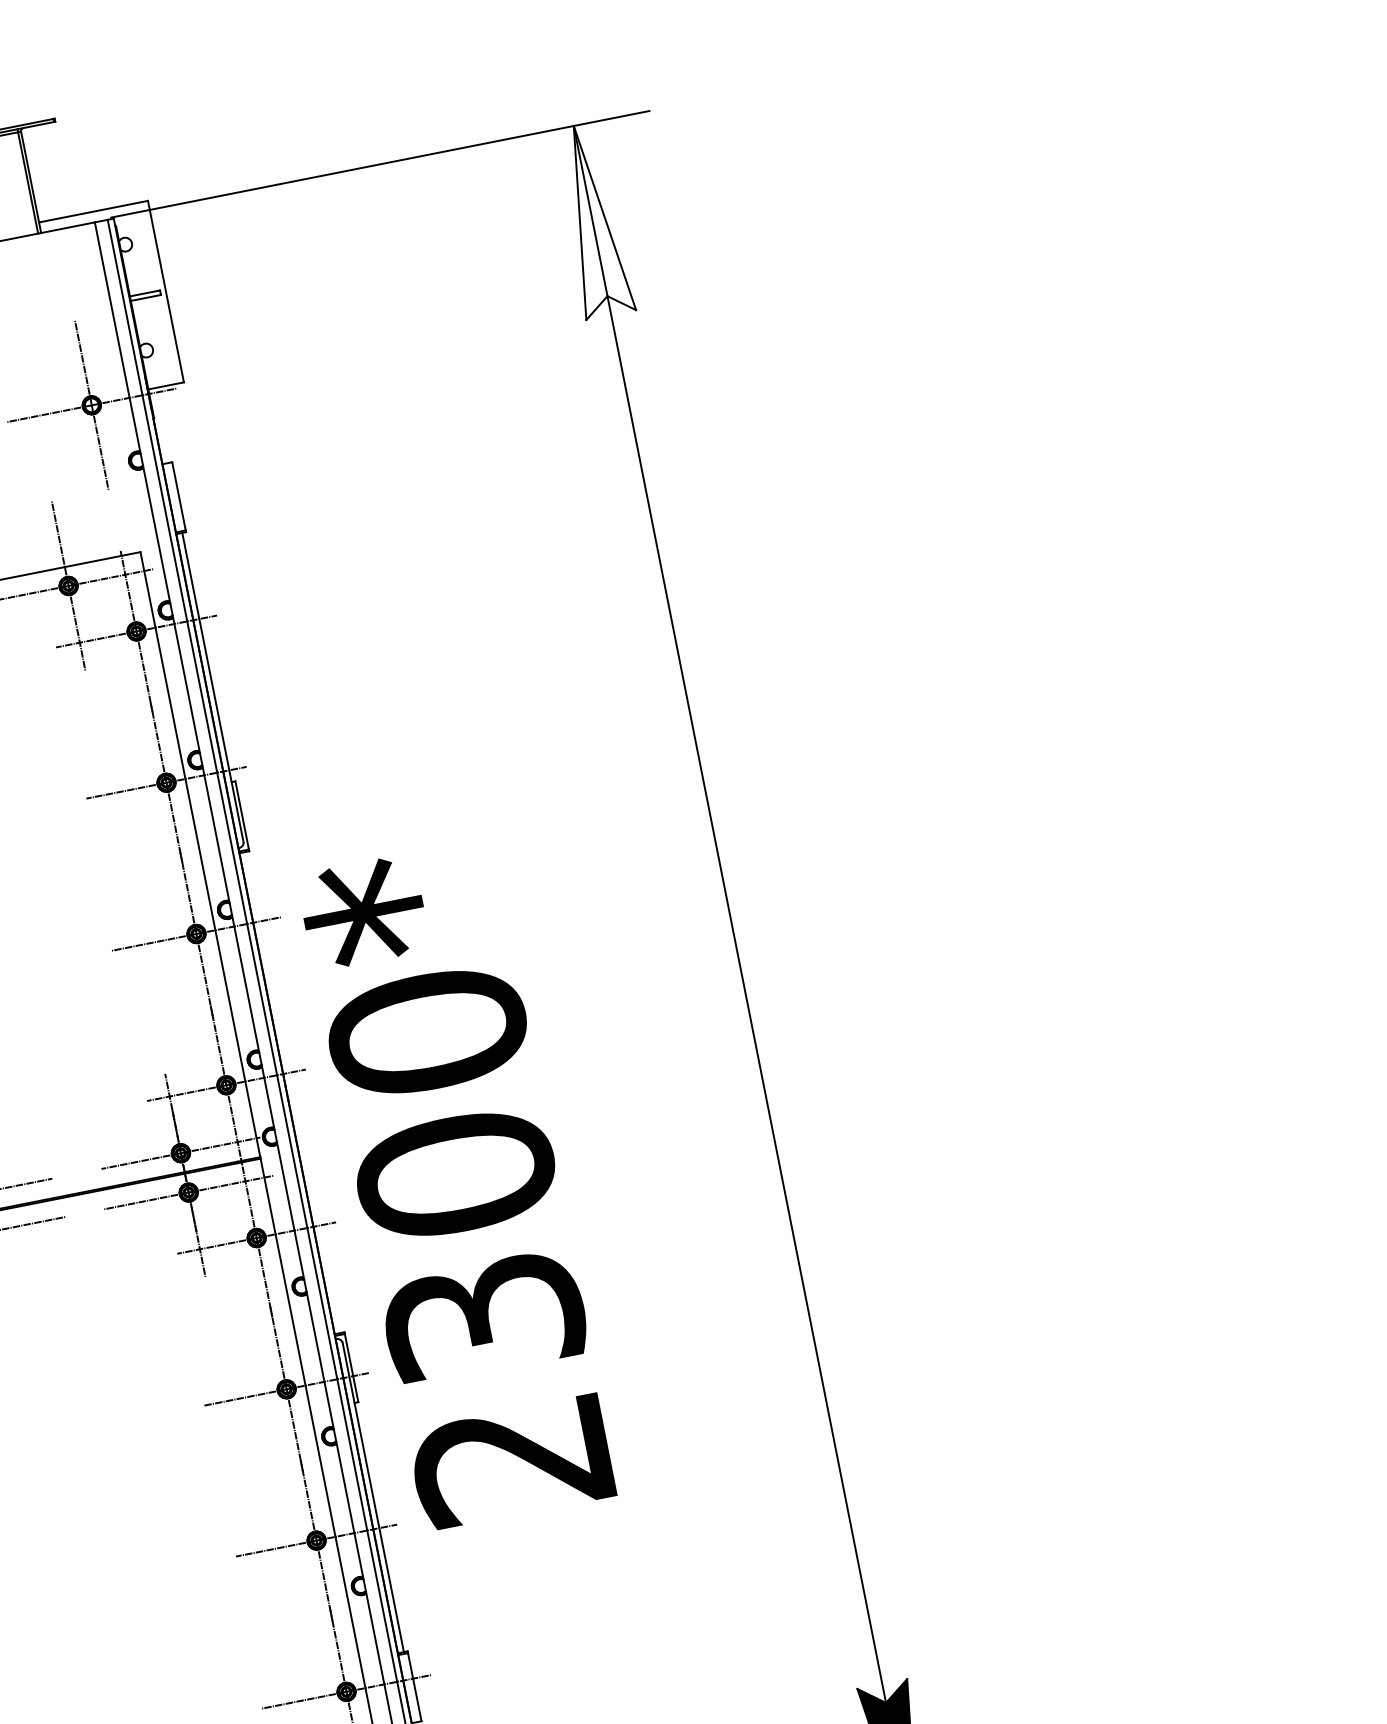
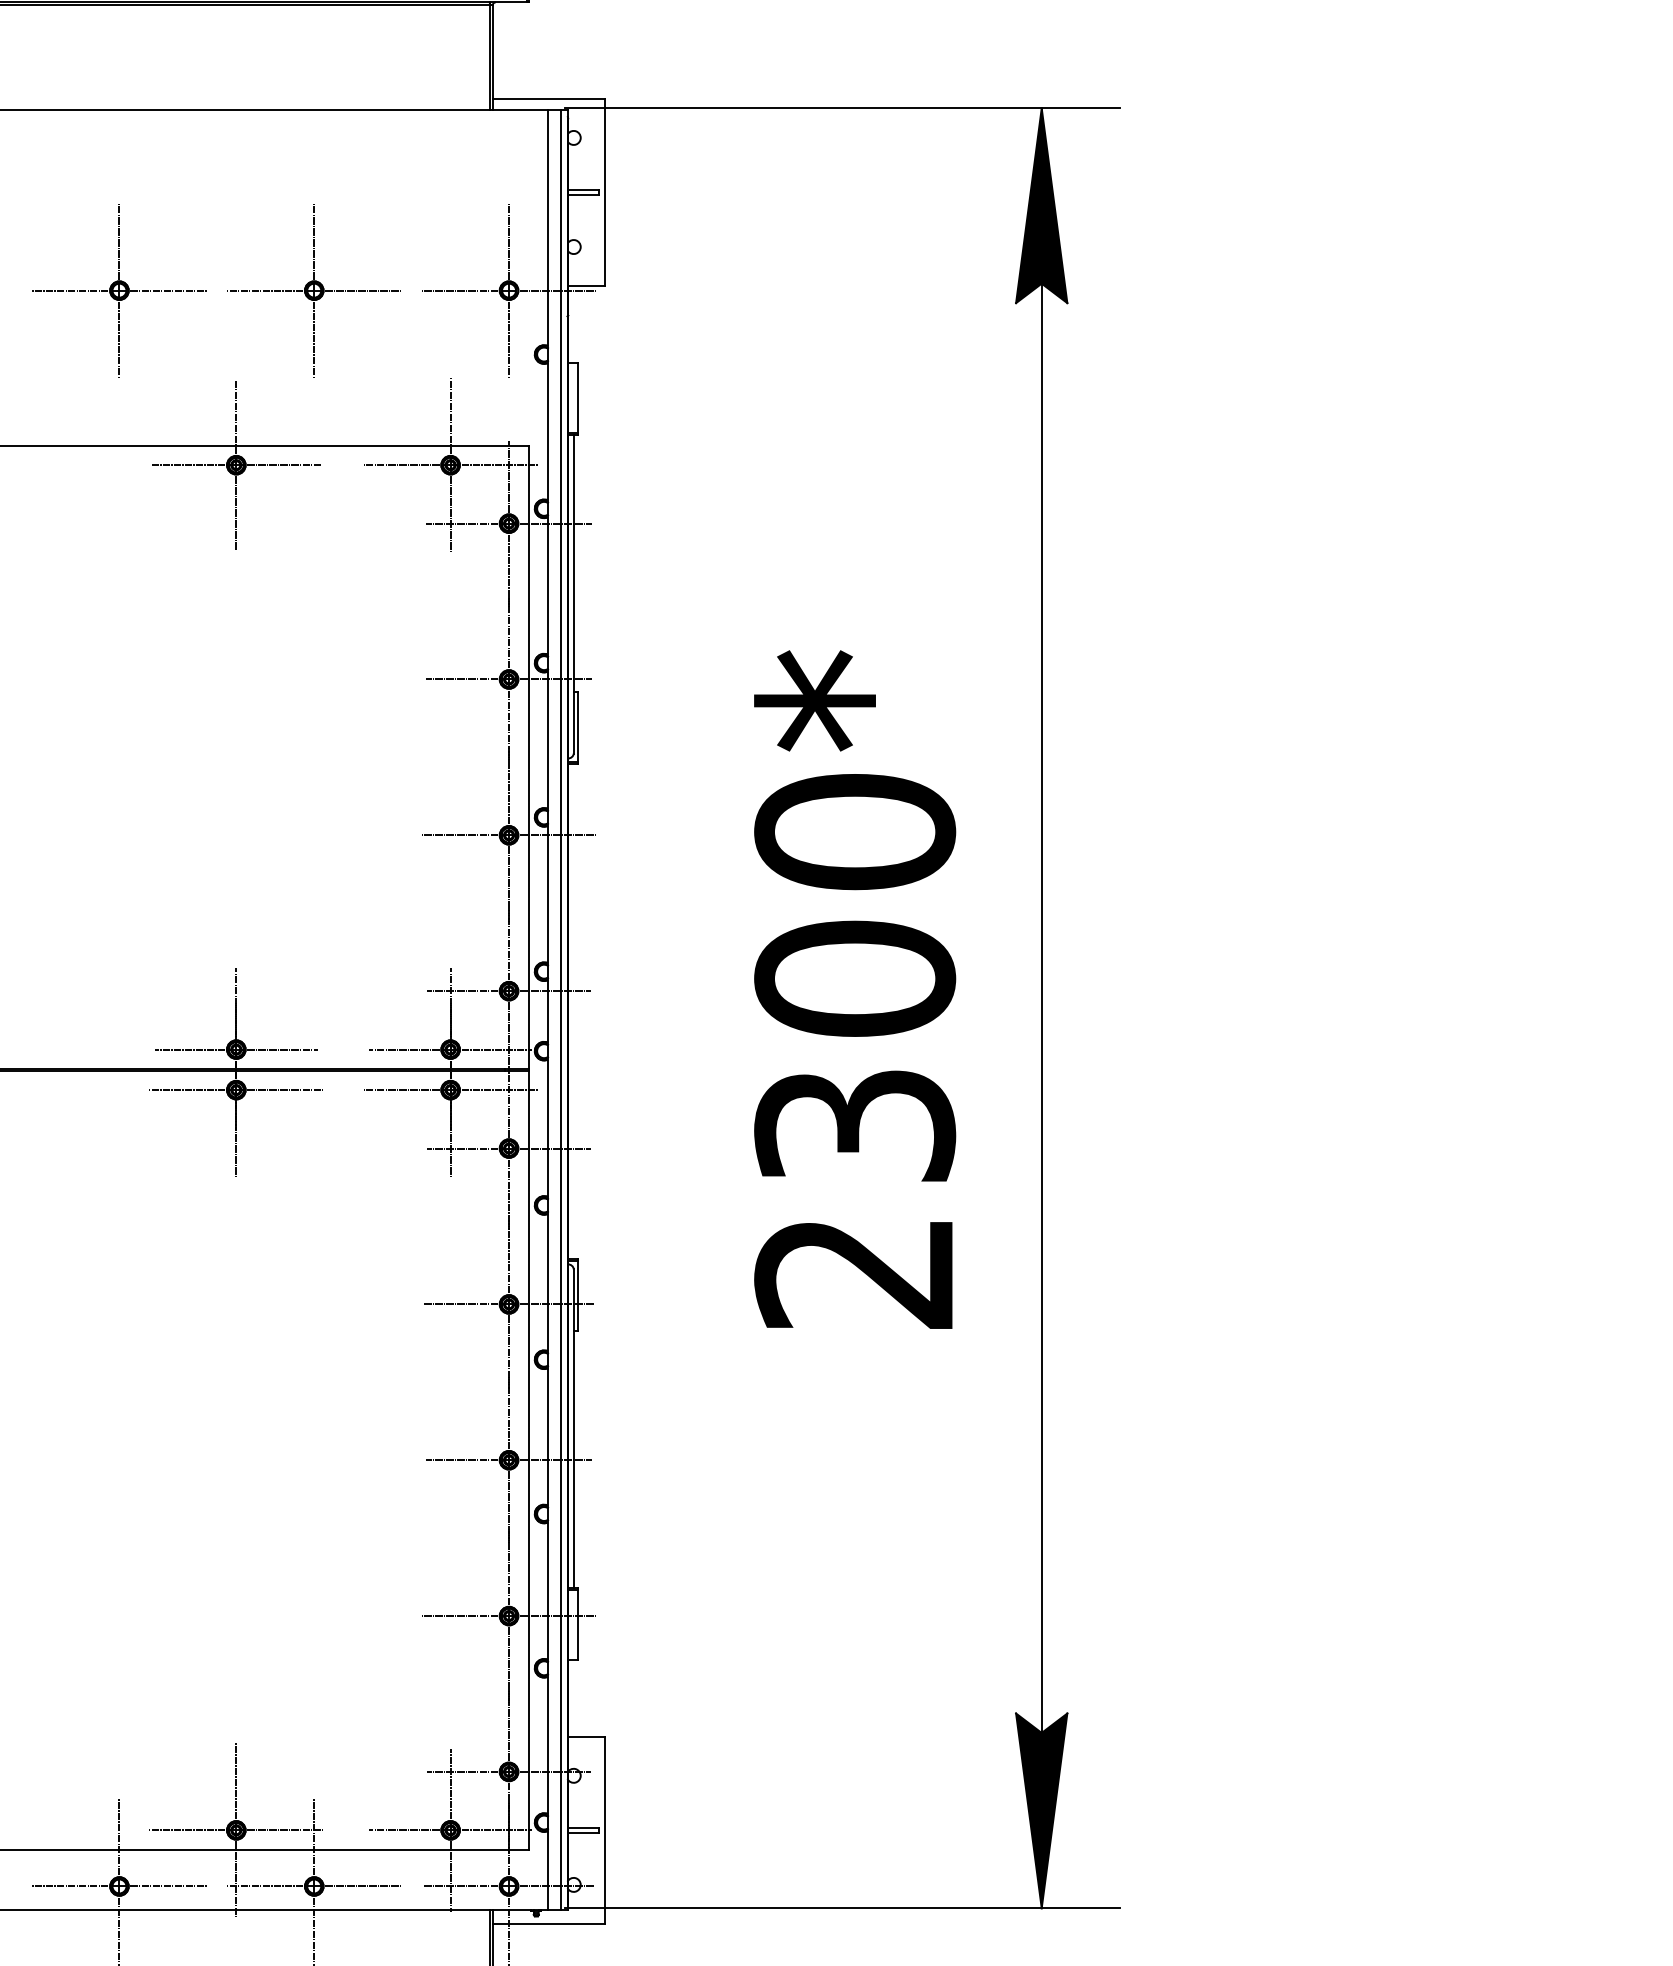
fill: (592, 220) -> (1041, 205), added
text: (458, 1184) -> (855, 989), moved

